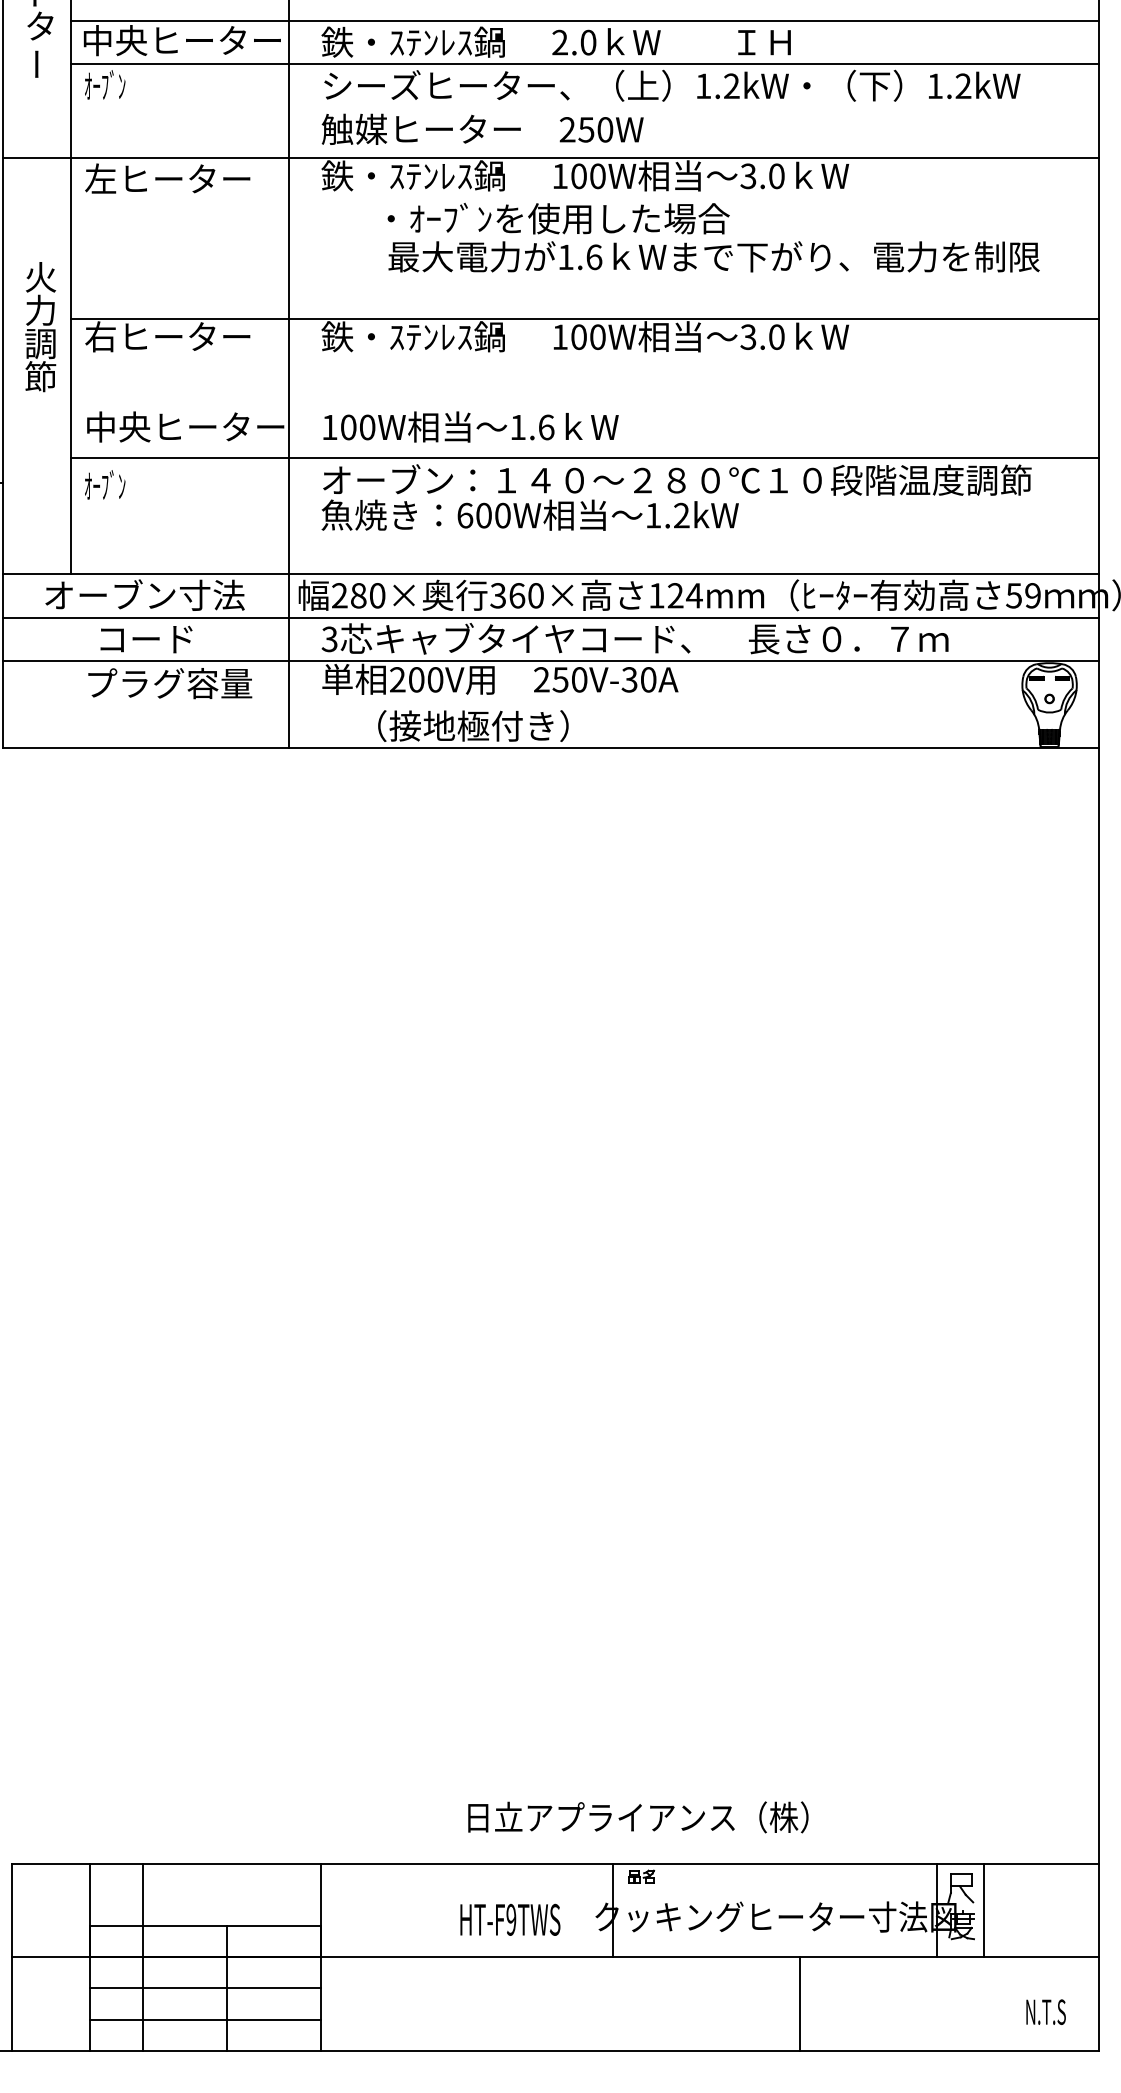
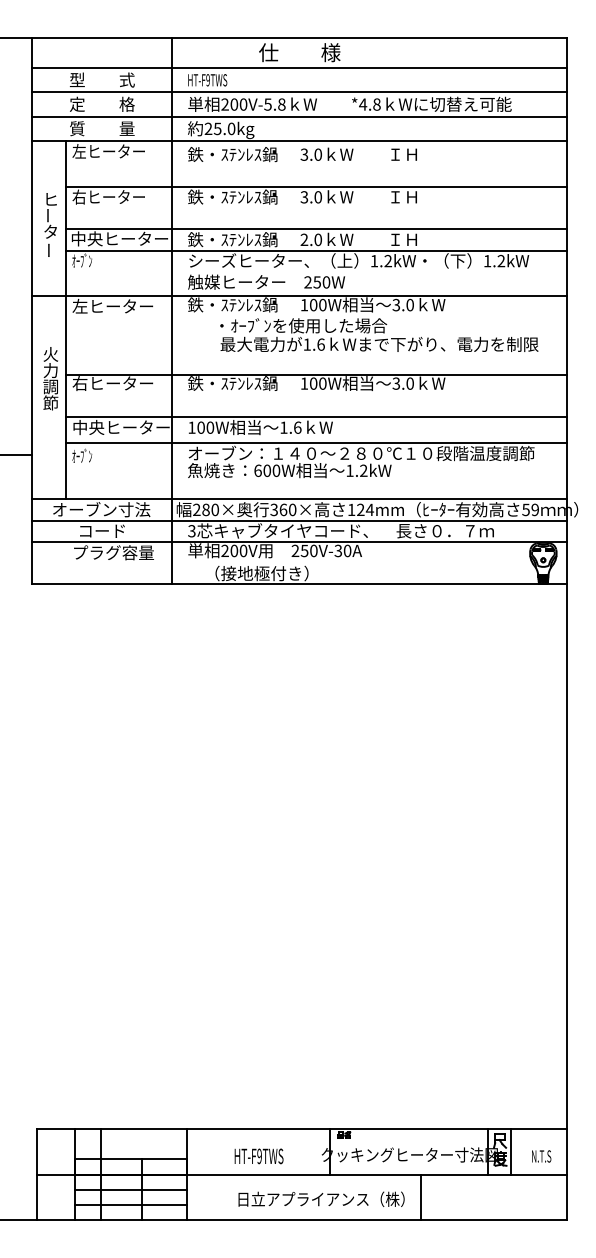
line: (584, 406) -> (316, 417), added
text: (638, 1815) -> (321, 1198), moved
text: (509, 1920) -> (258, 1156), moved
text: (1045, 2012) -> (541, 1156), moved

